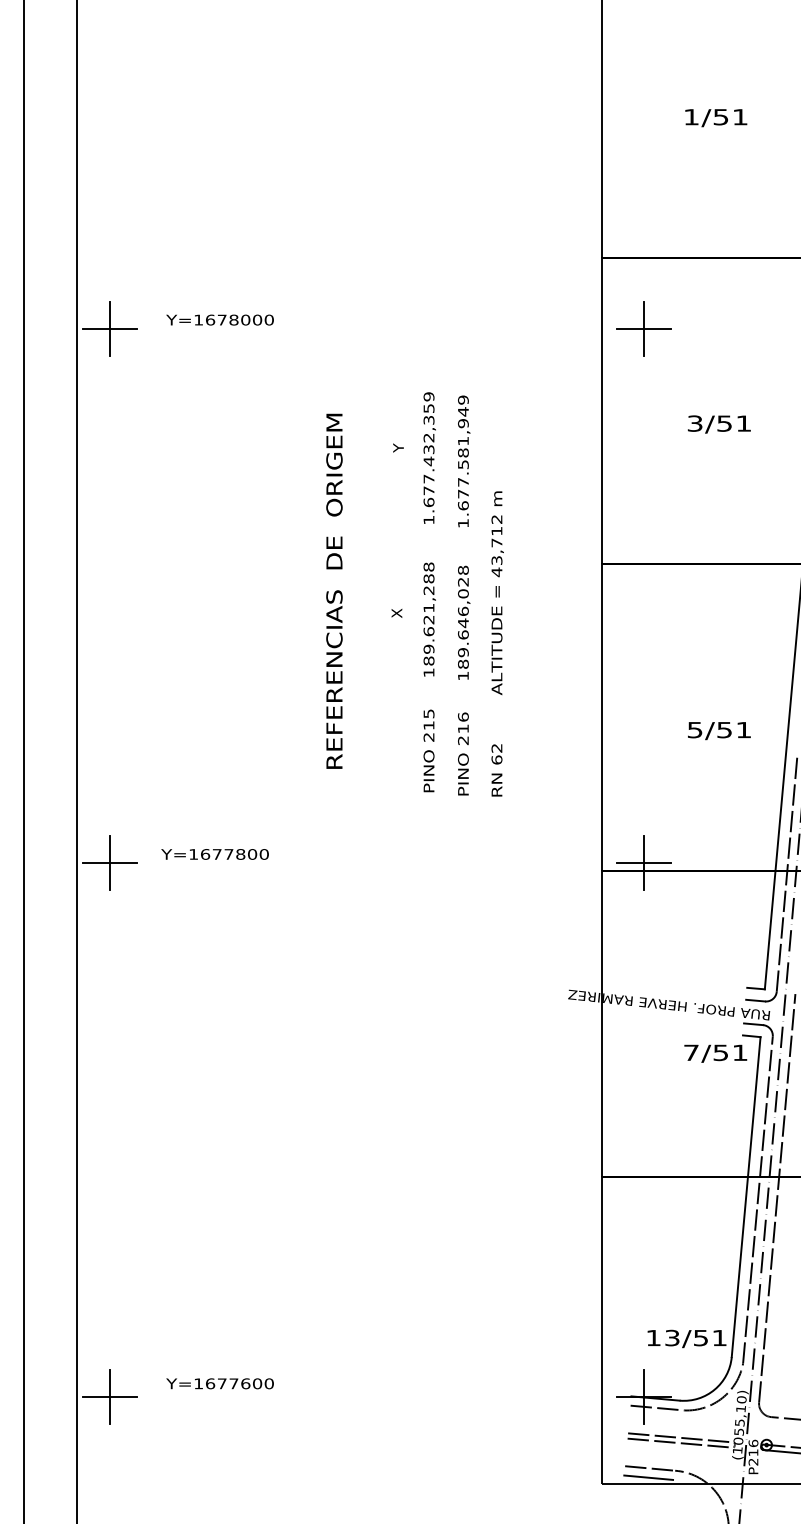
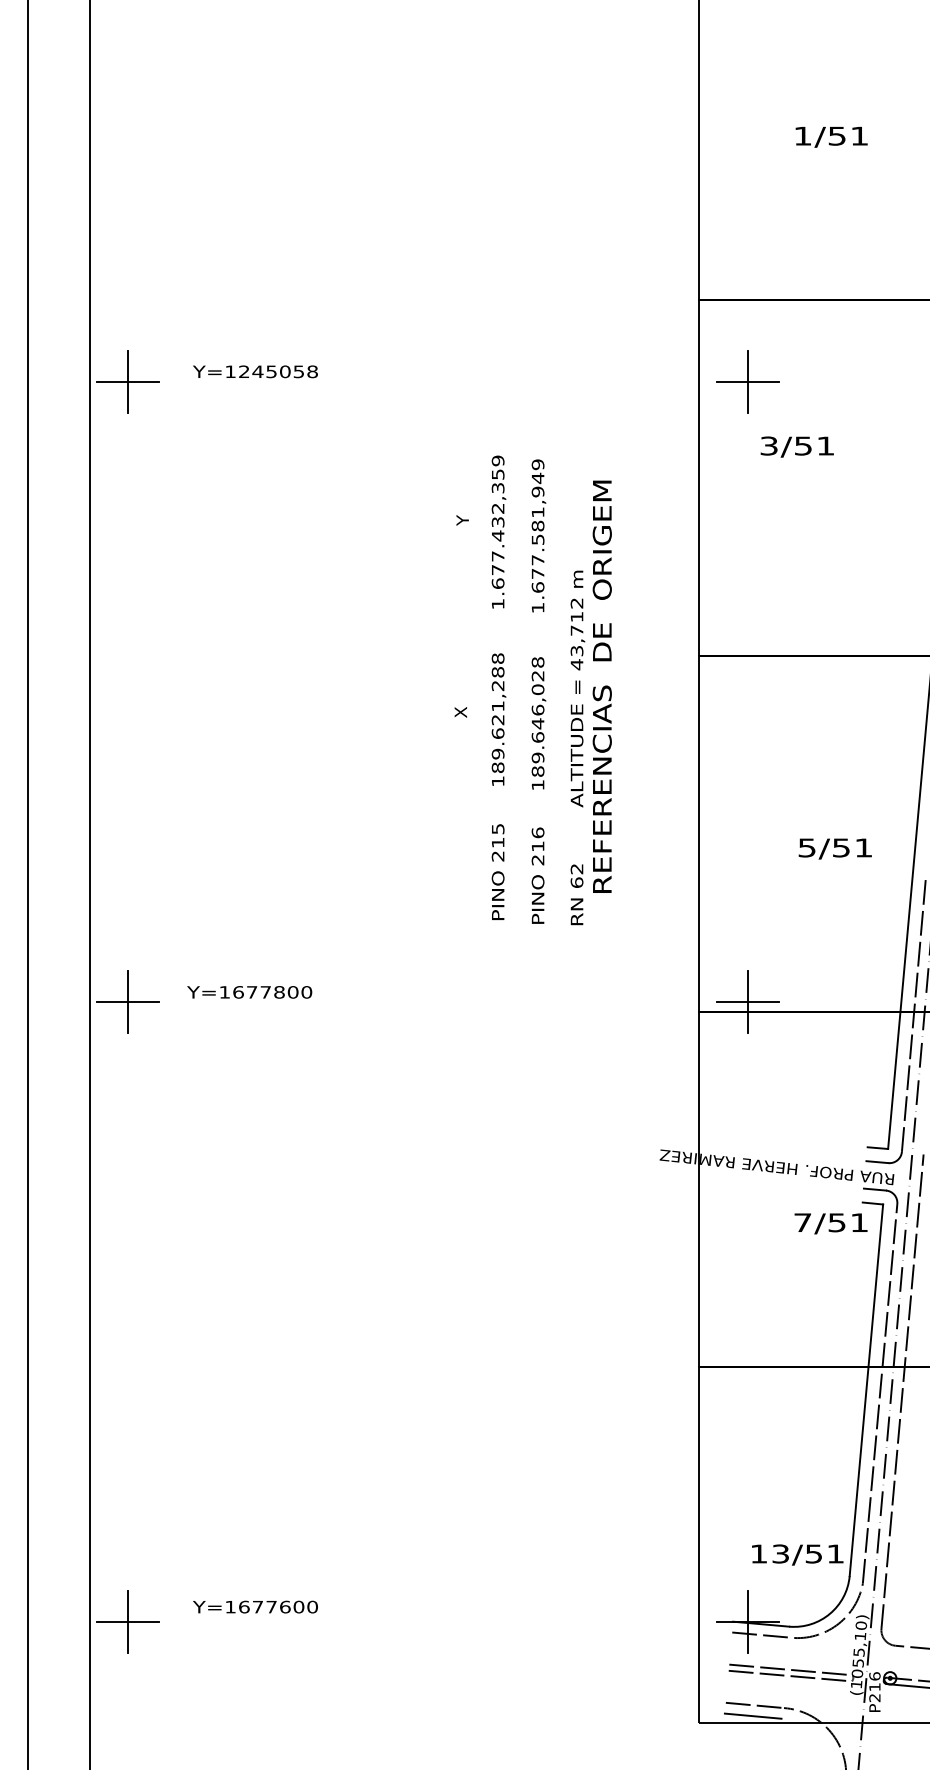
text: (239, 319) -> (278, 371), Y=1678000 -> Y=1245058
text: (718, 424) -> (796, 446), moved
text: (333, 591) -> (601, 686), moved

